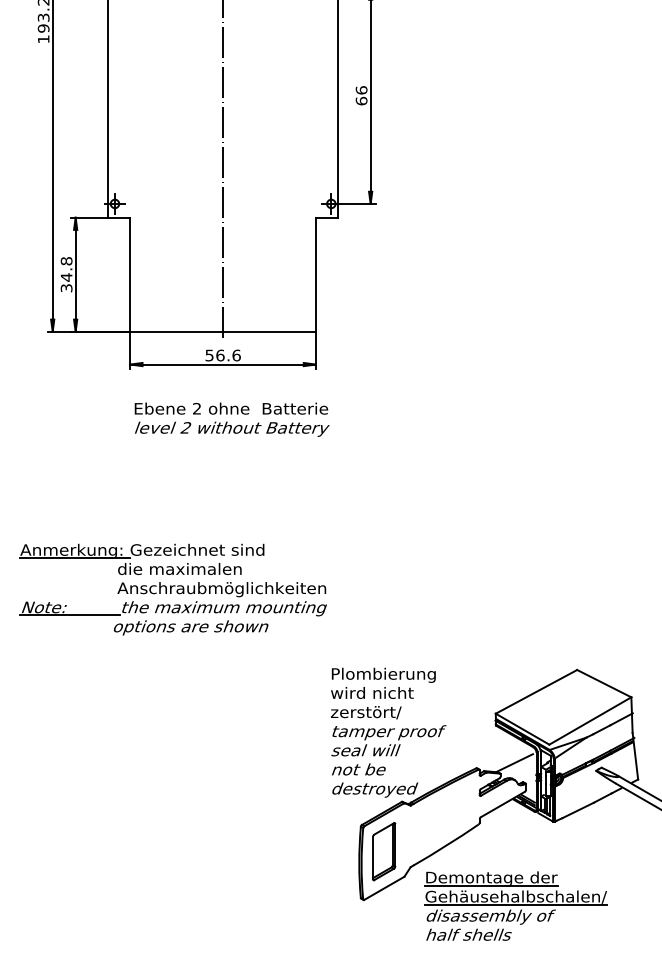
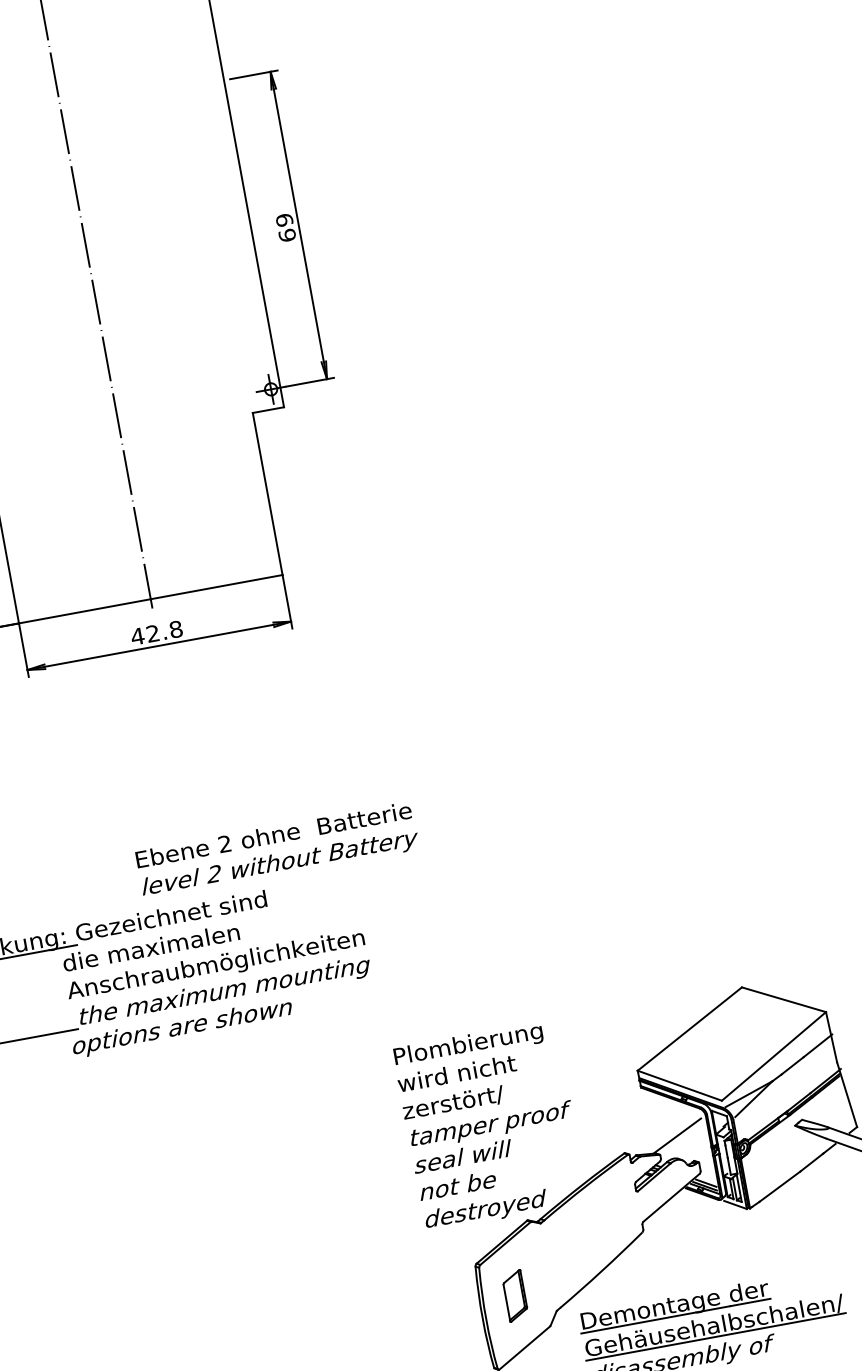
text: (361, 90) -> (284, 220), 66 -> 69
text: (222, 355) -> (156, 633), 56.6 -> 42.8
text: (231, 419) -> (276, 850), moved
part: (384, 851) -> (515, 1295), size x0.6

